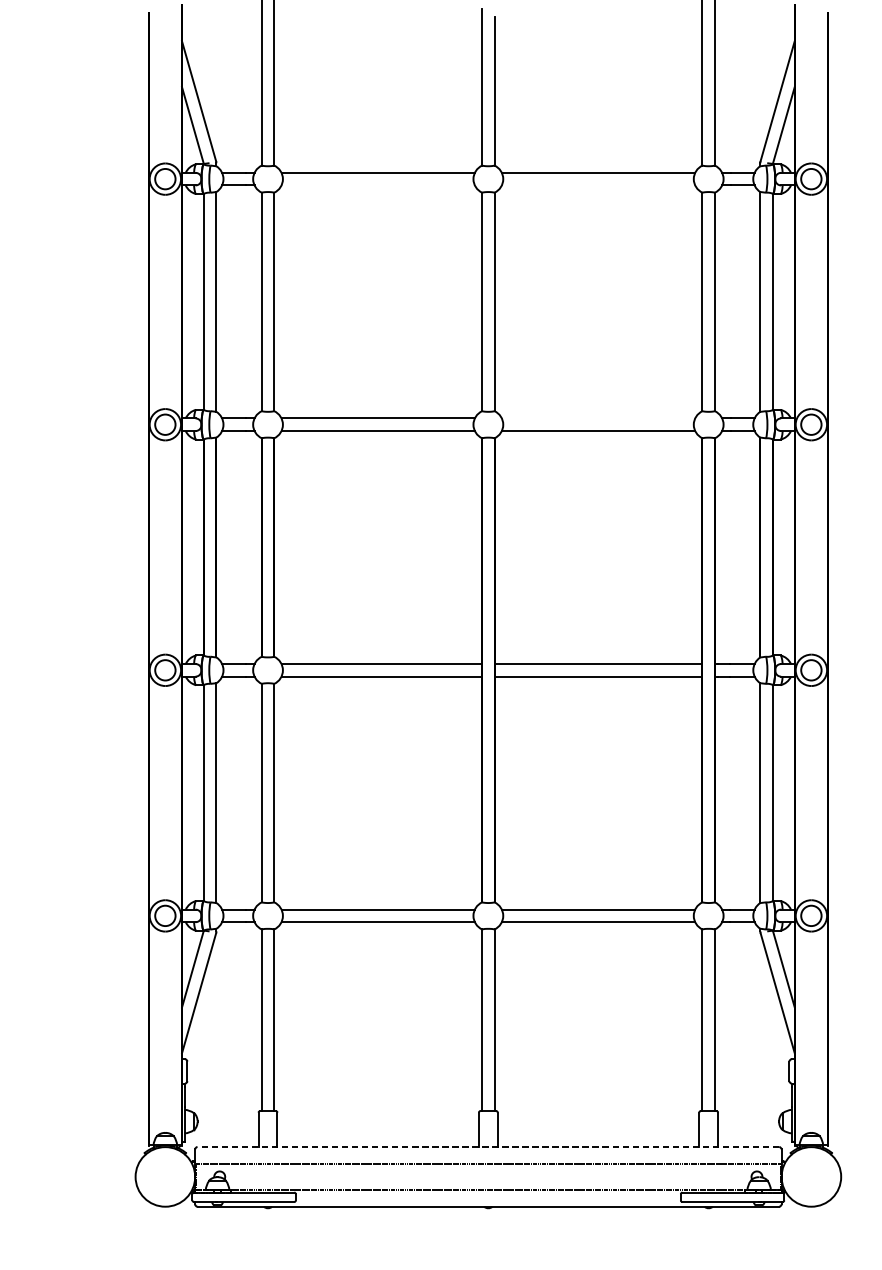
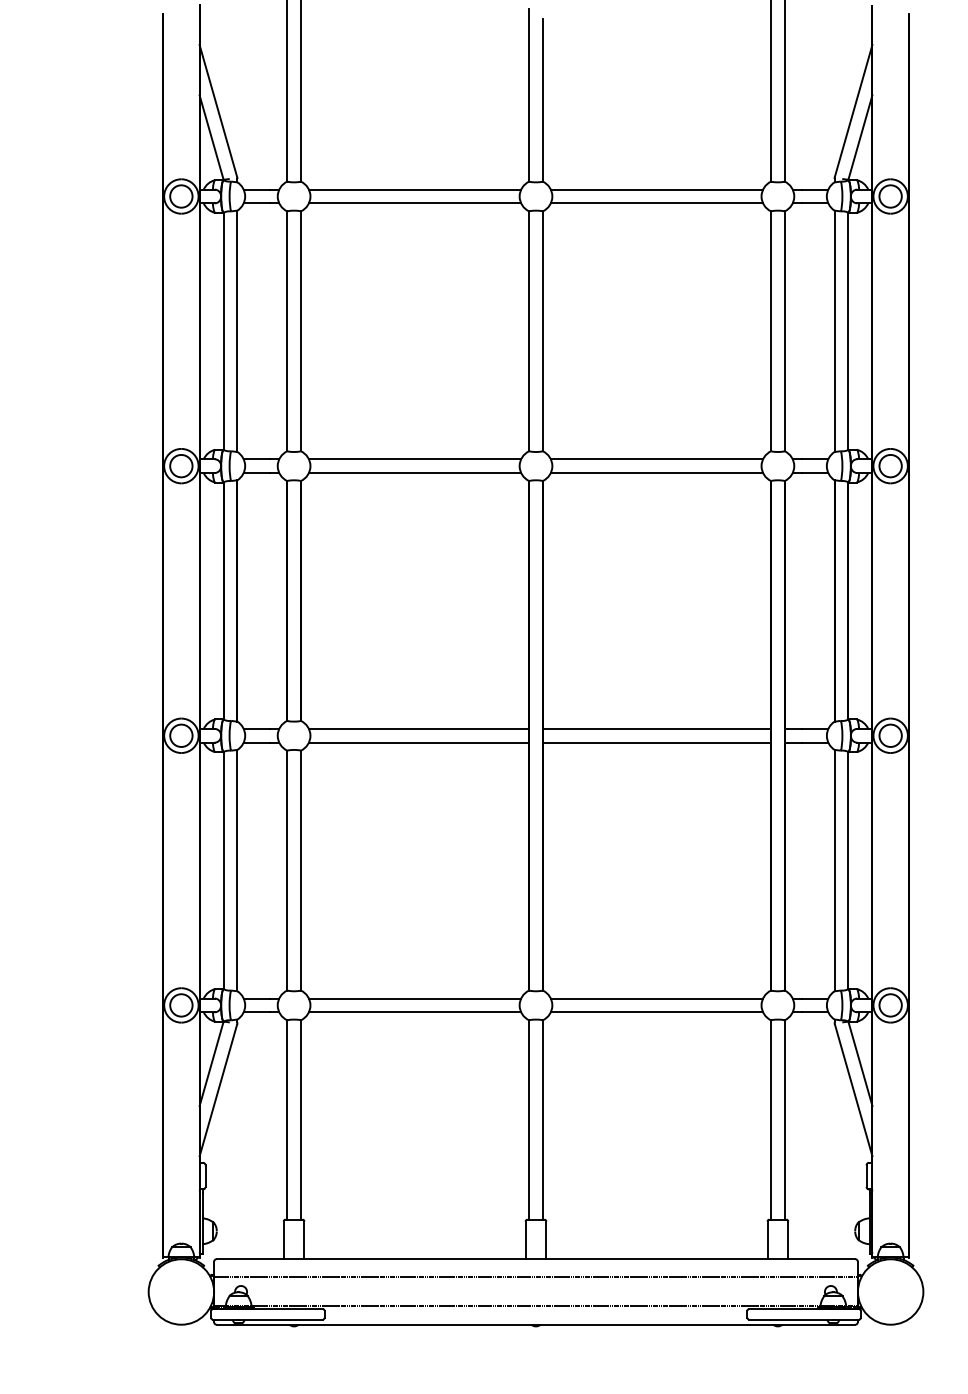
line: (377, 185) -> (414, 203), added
line: (598, 185) -> (656, 203), added
line: (598, 418) -> (656, 459), added
line: (487, 1147) -> (535, 1259), dashed -> solid

